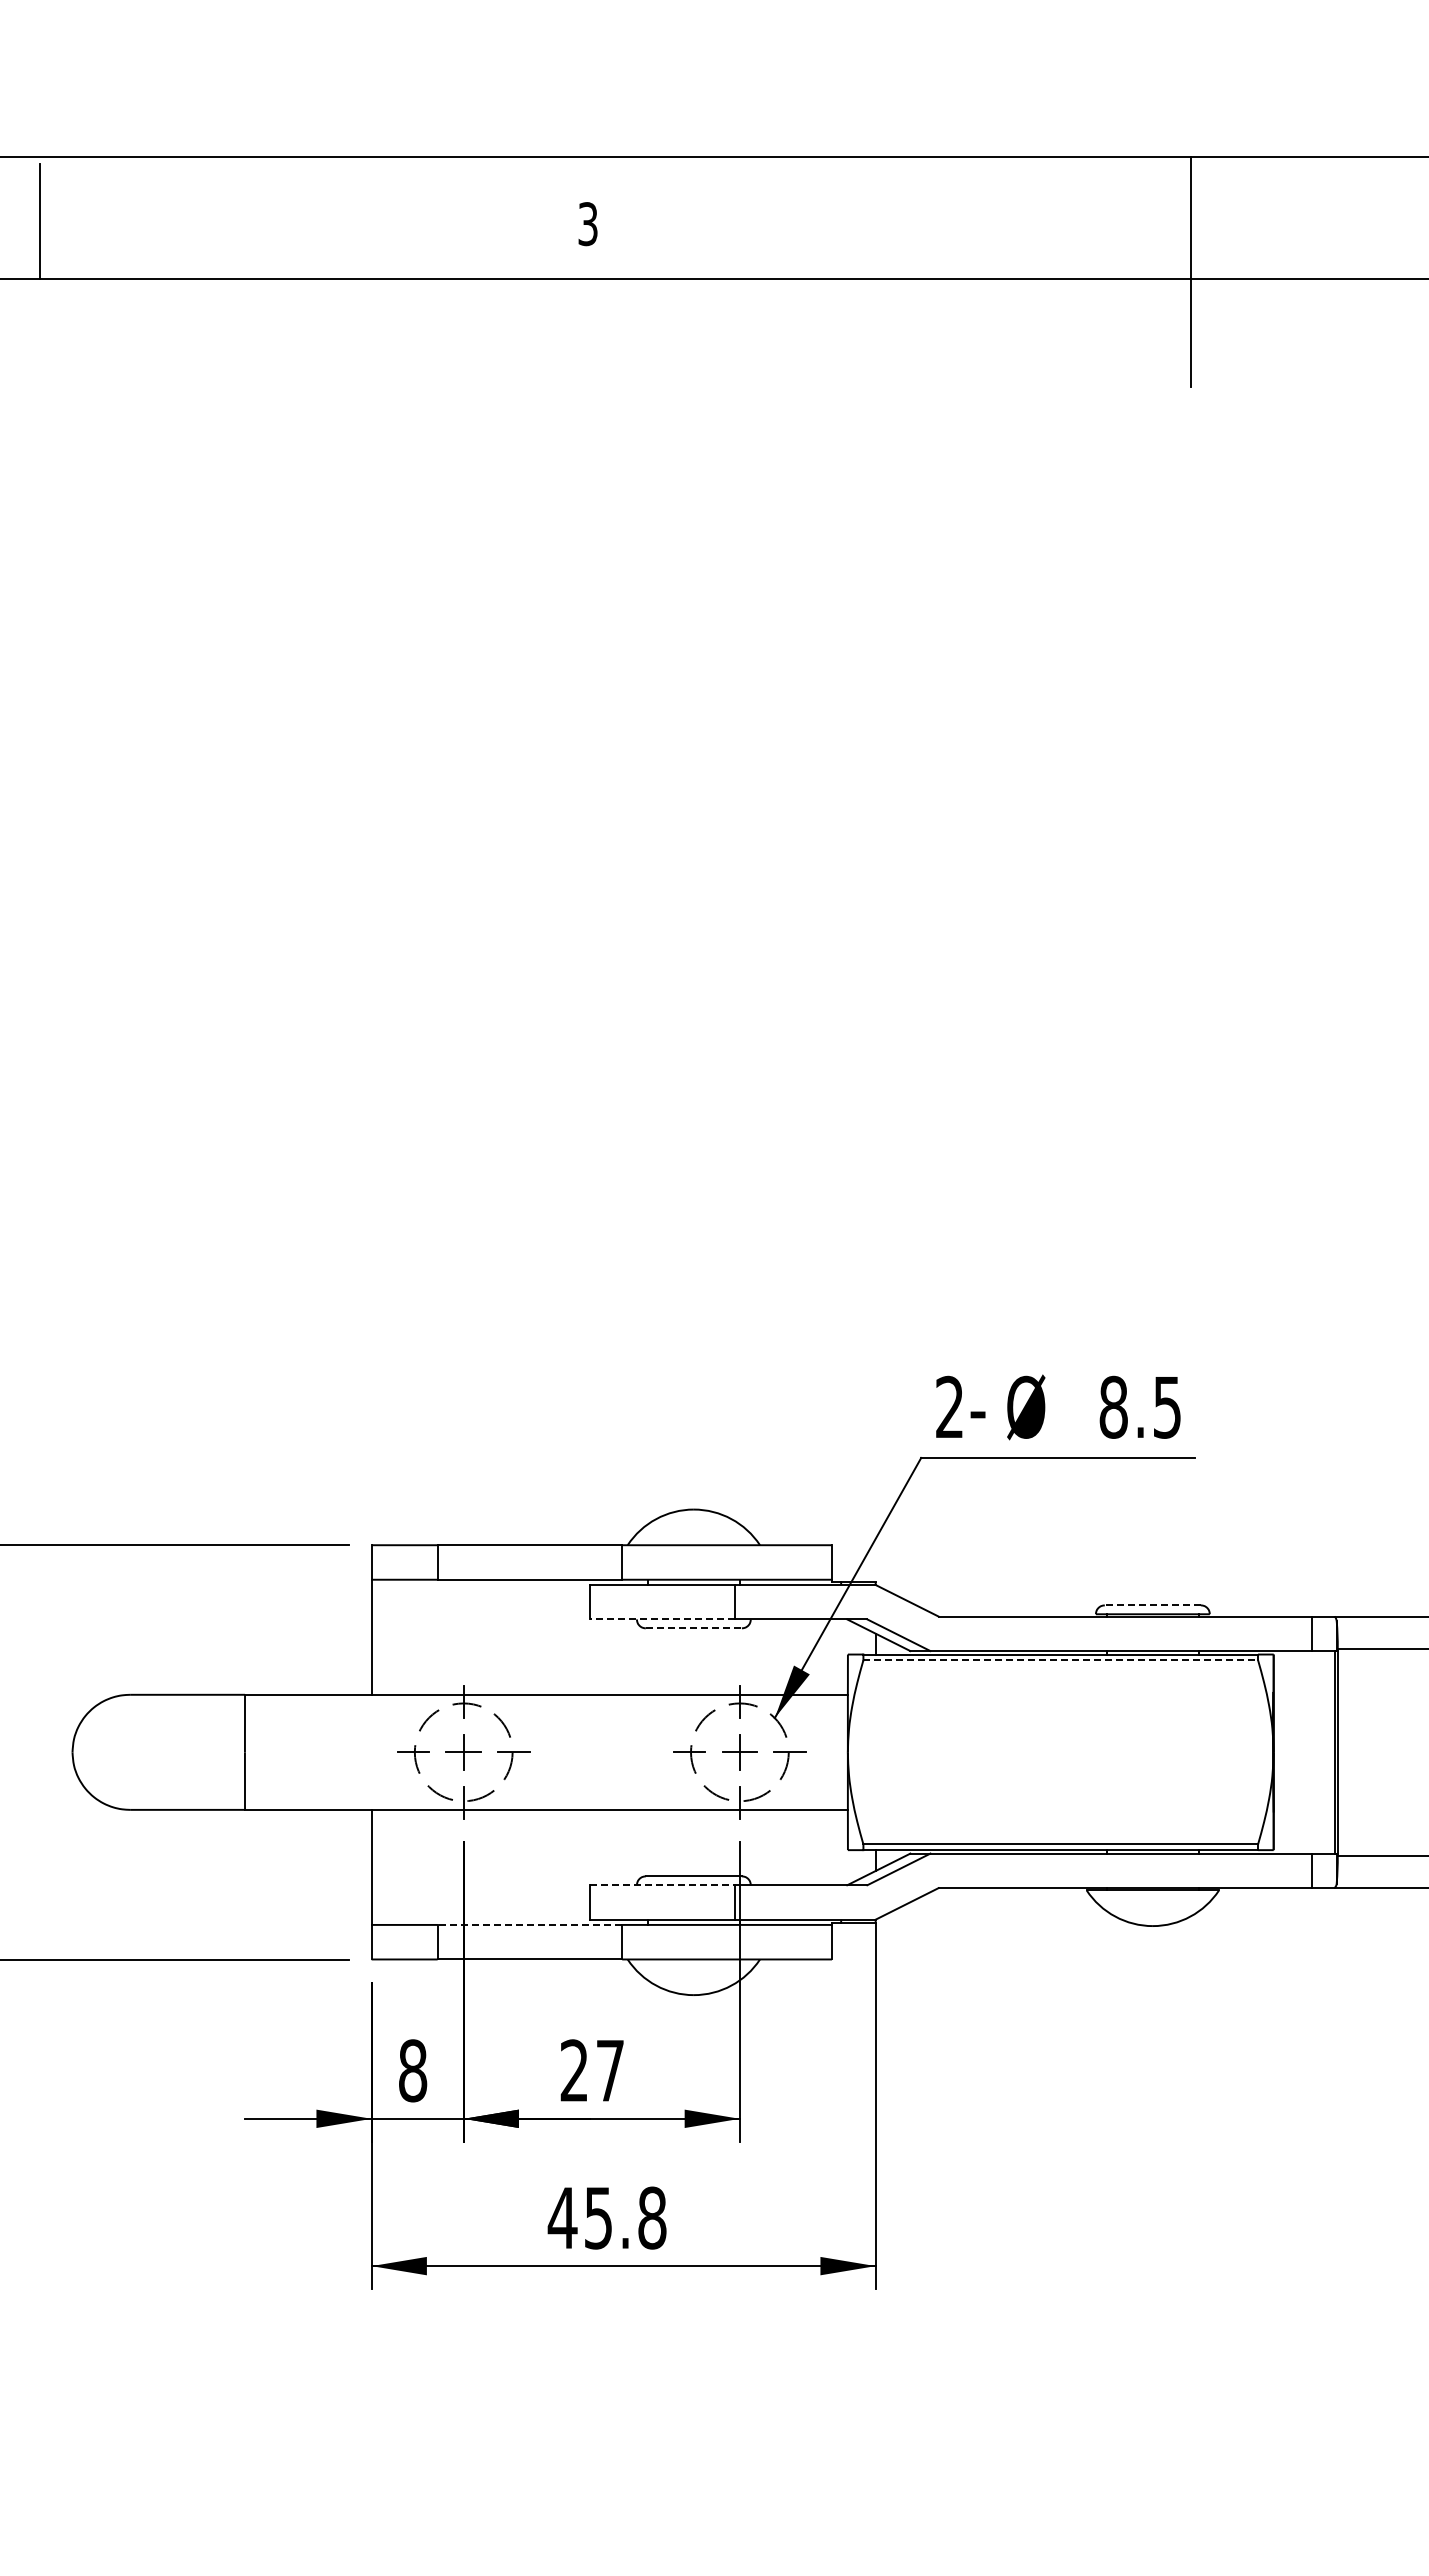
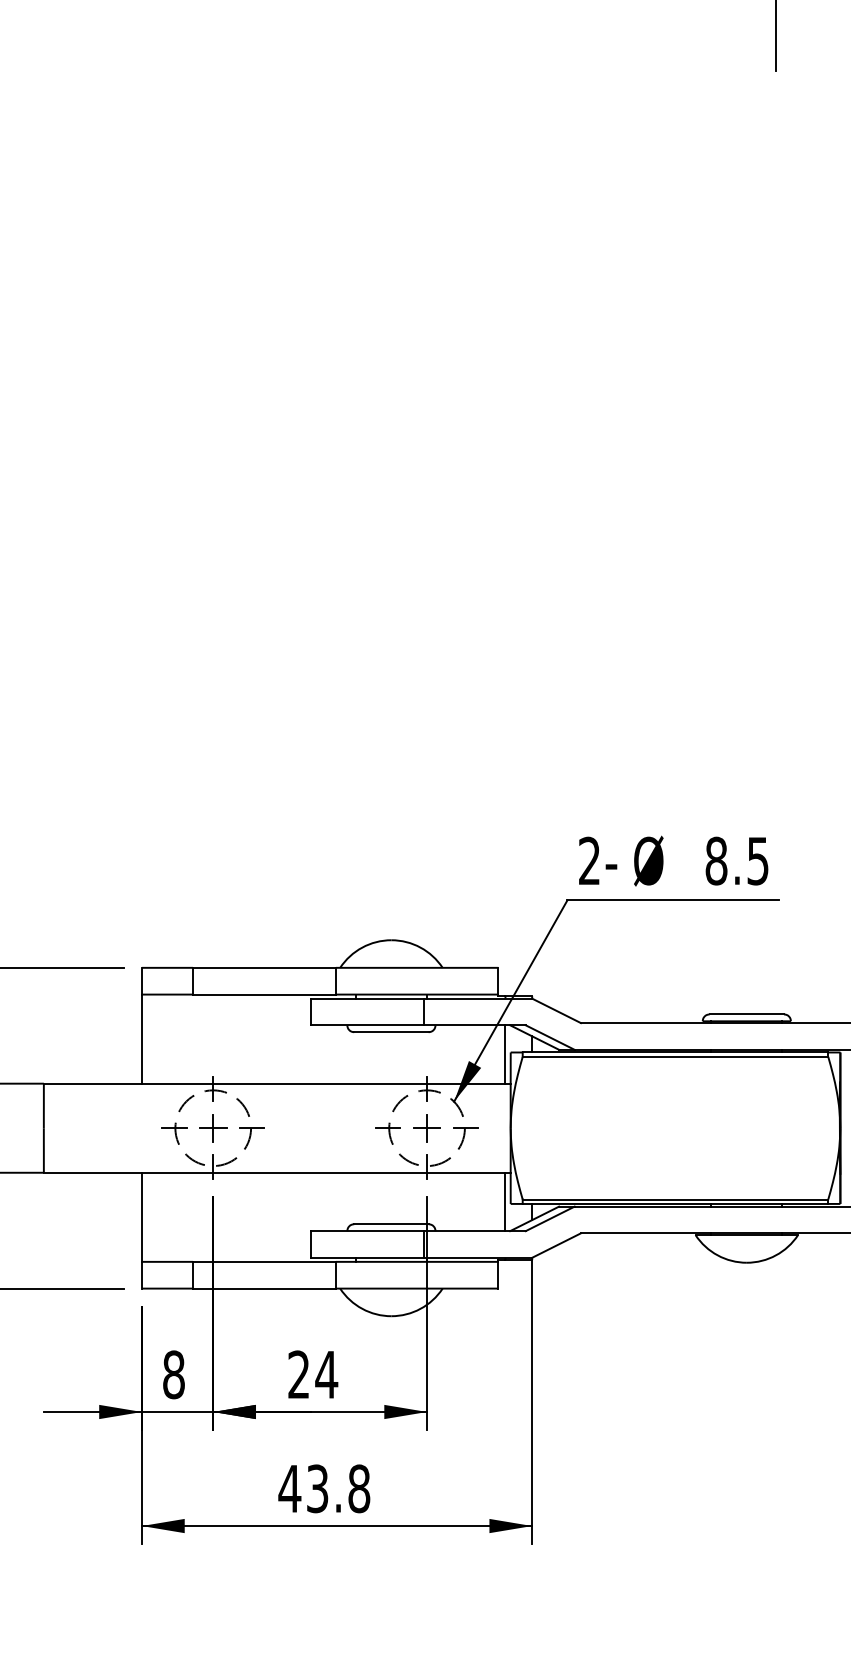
line: (1152, 1605) -> (746, 1014), dashed -> solid
line: (662, 1619) -> (367, 1025), dashed -> solid
line: (694, 1628) -> (391, 1032), dashed -> solid
line: (841, 1656) -> (505, 1054), added
line: (1061, 1660) -> (676, 1057), dashed -> solid
line: (841, 1847) -> (505, 1201), added
line: (662, 1885) -> (367, 1231), dashed -> solid
line: (529, 1924) -> (264, 1261), dashed -> solid
text: (610, 2070) -> (326, 1374), 27 -> 24
text: (598, 2217) -> (317, 1488), 45.8 -> 43.8

